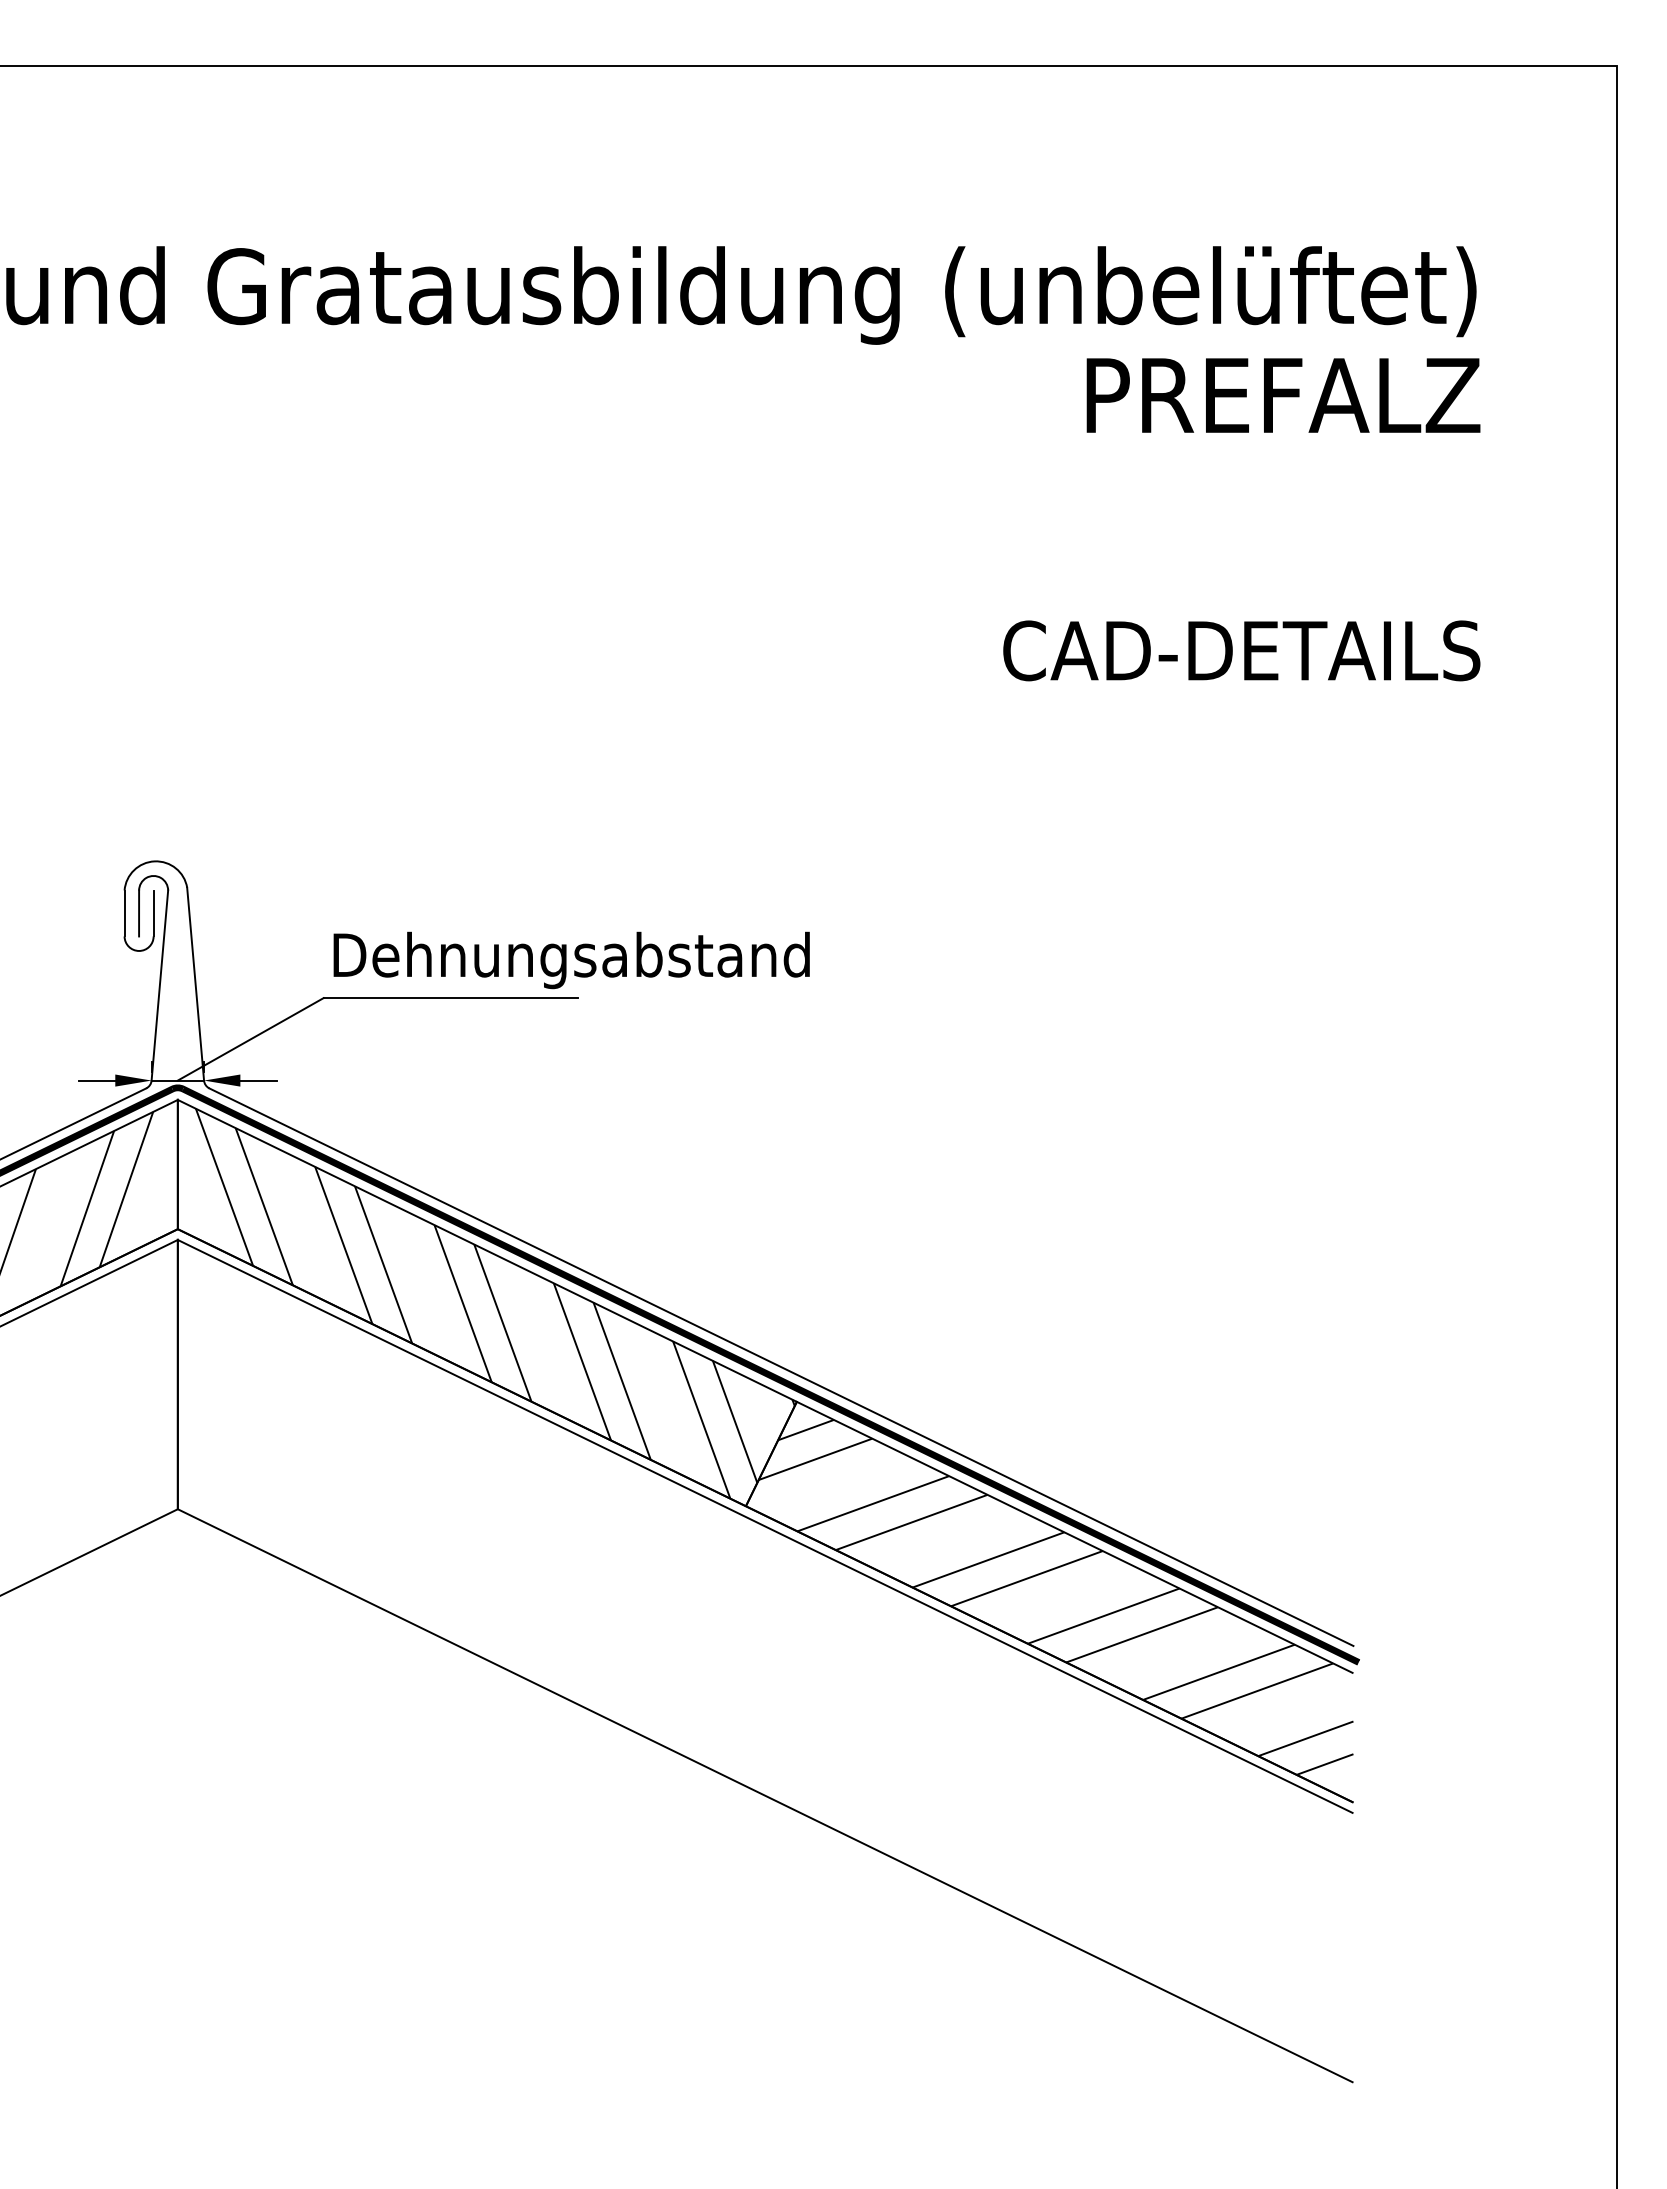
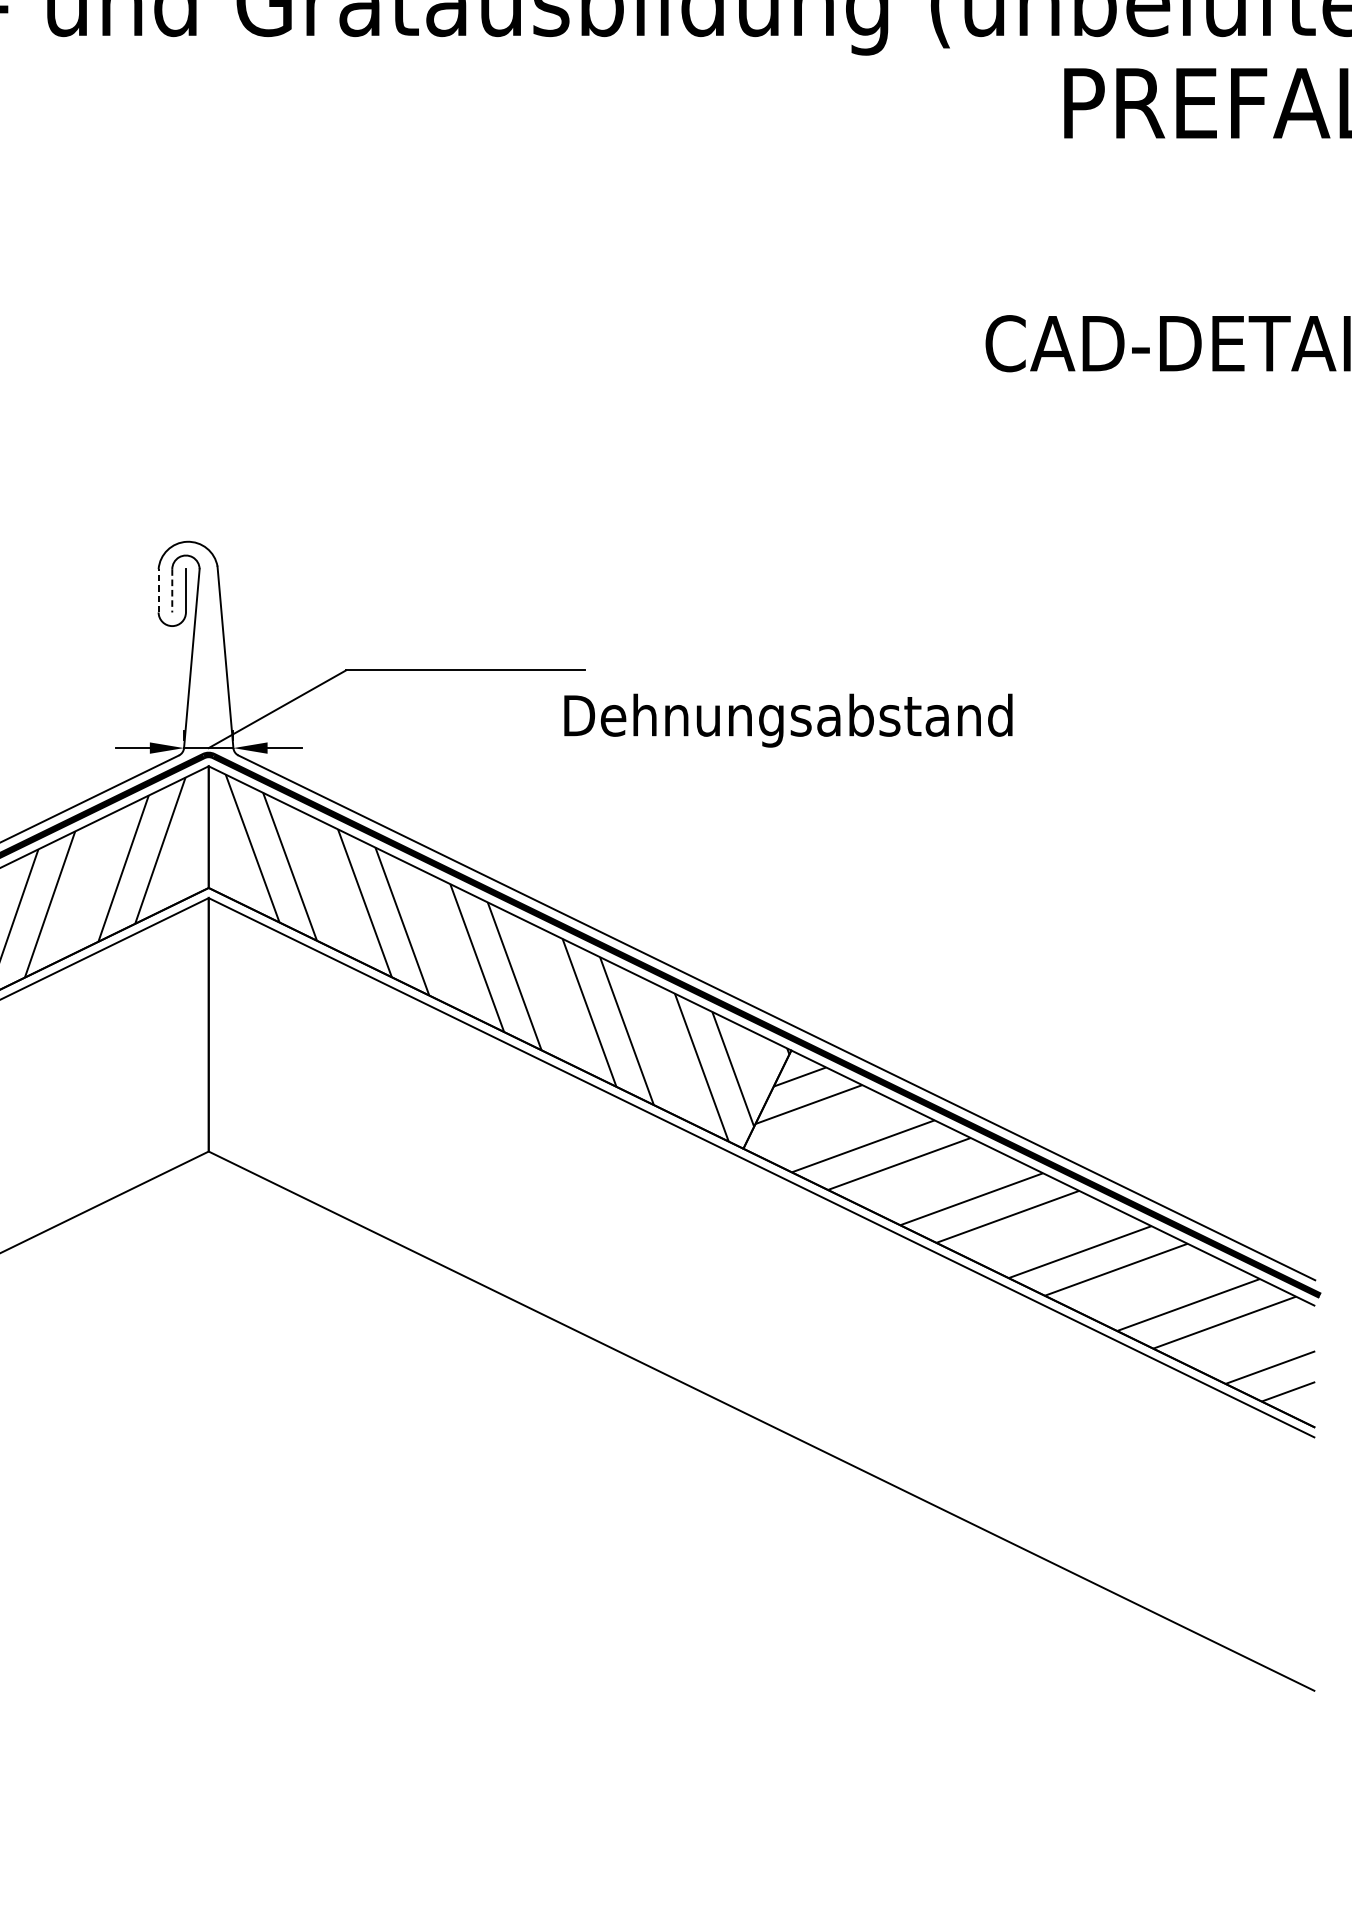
line: (124, 913) -> (158, 590), solid -> dashed
line: (139, 913) -> (172, 590), solid -> dashed
text: (571, 960) -> (788, 720), moved

